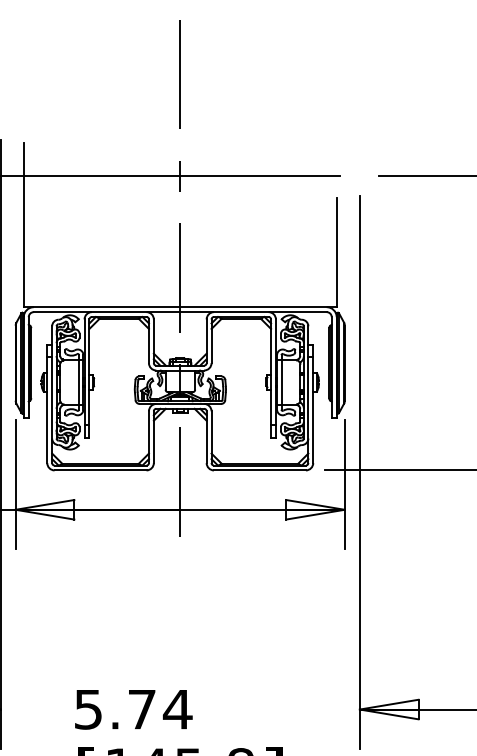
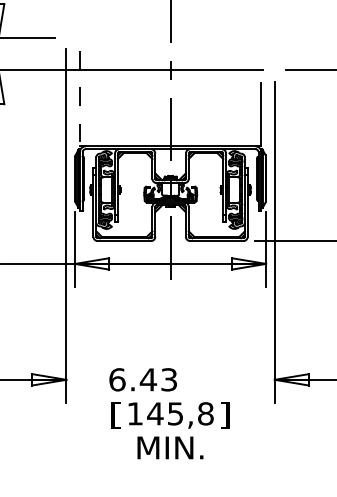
line: (23, 224) -> (79, 98), solid -> dashed
text: (133, 708) -> (143, 379), 5.74 -> 6.43

